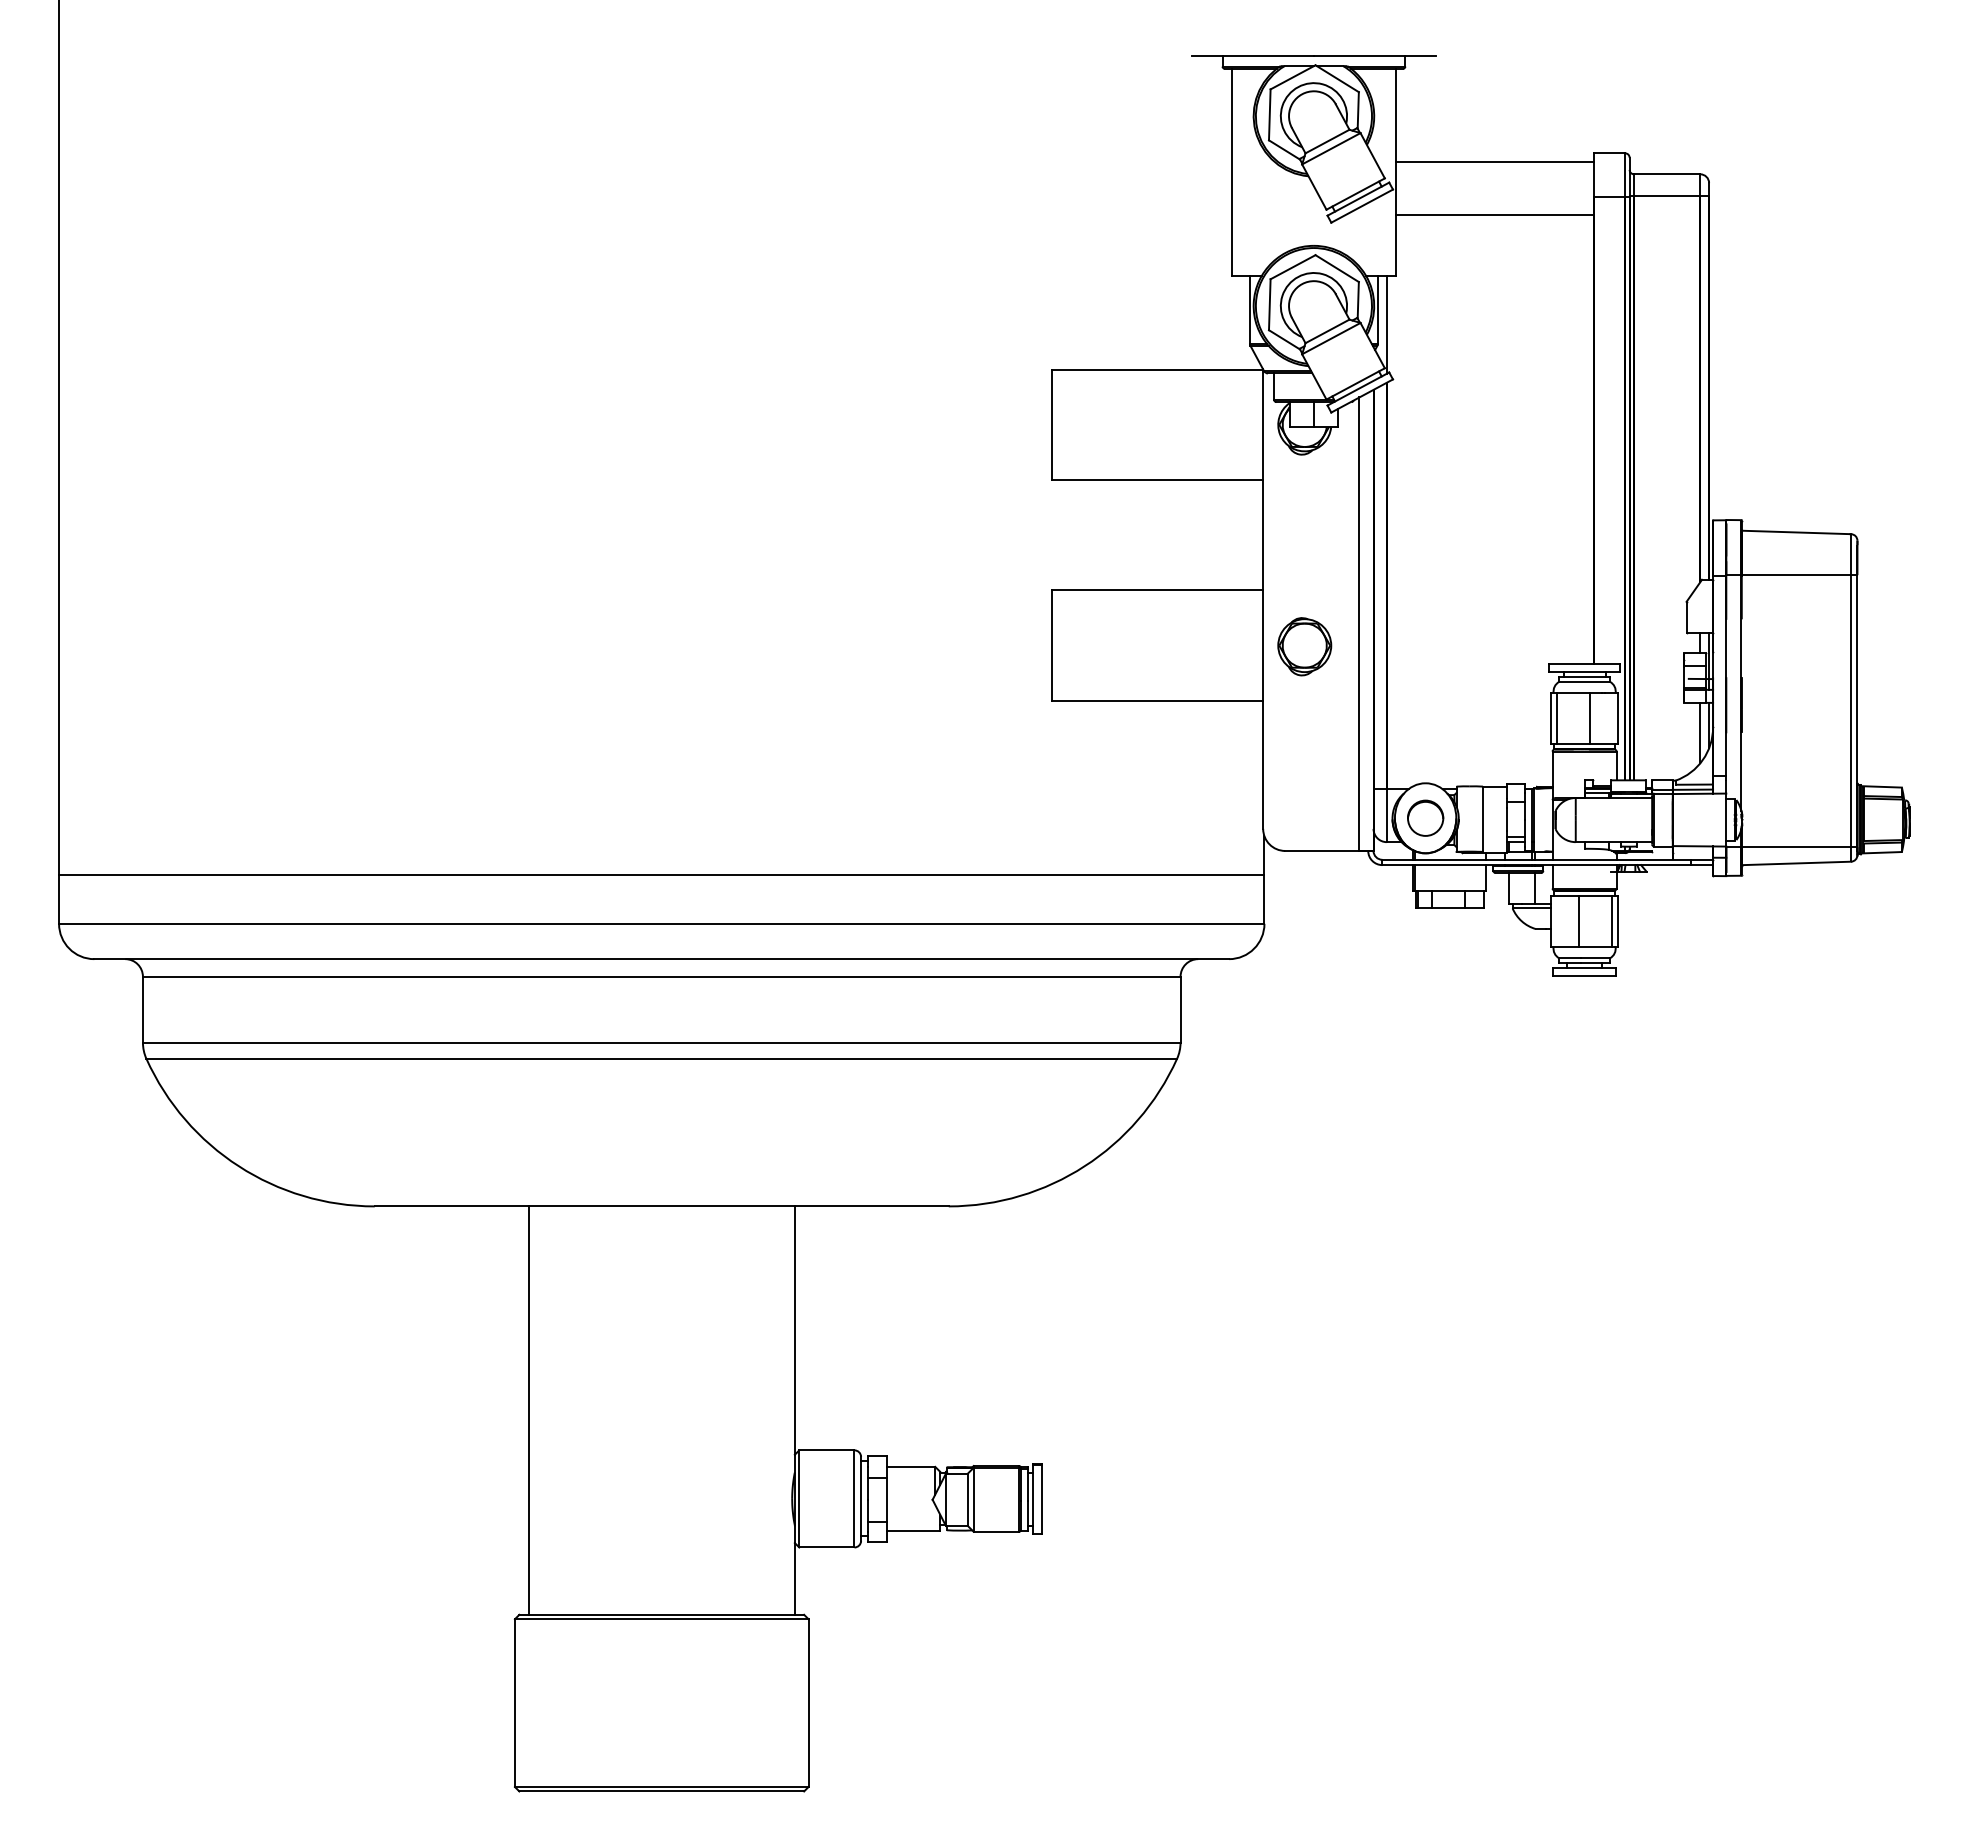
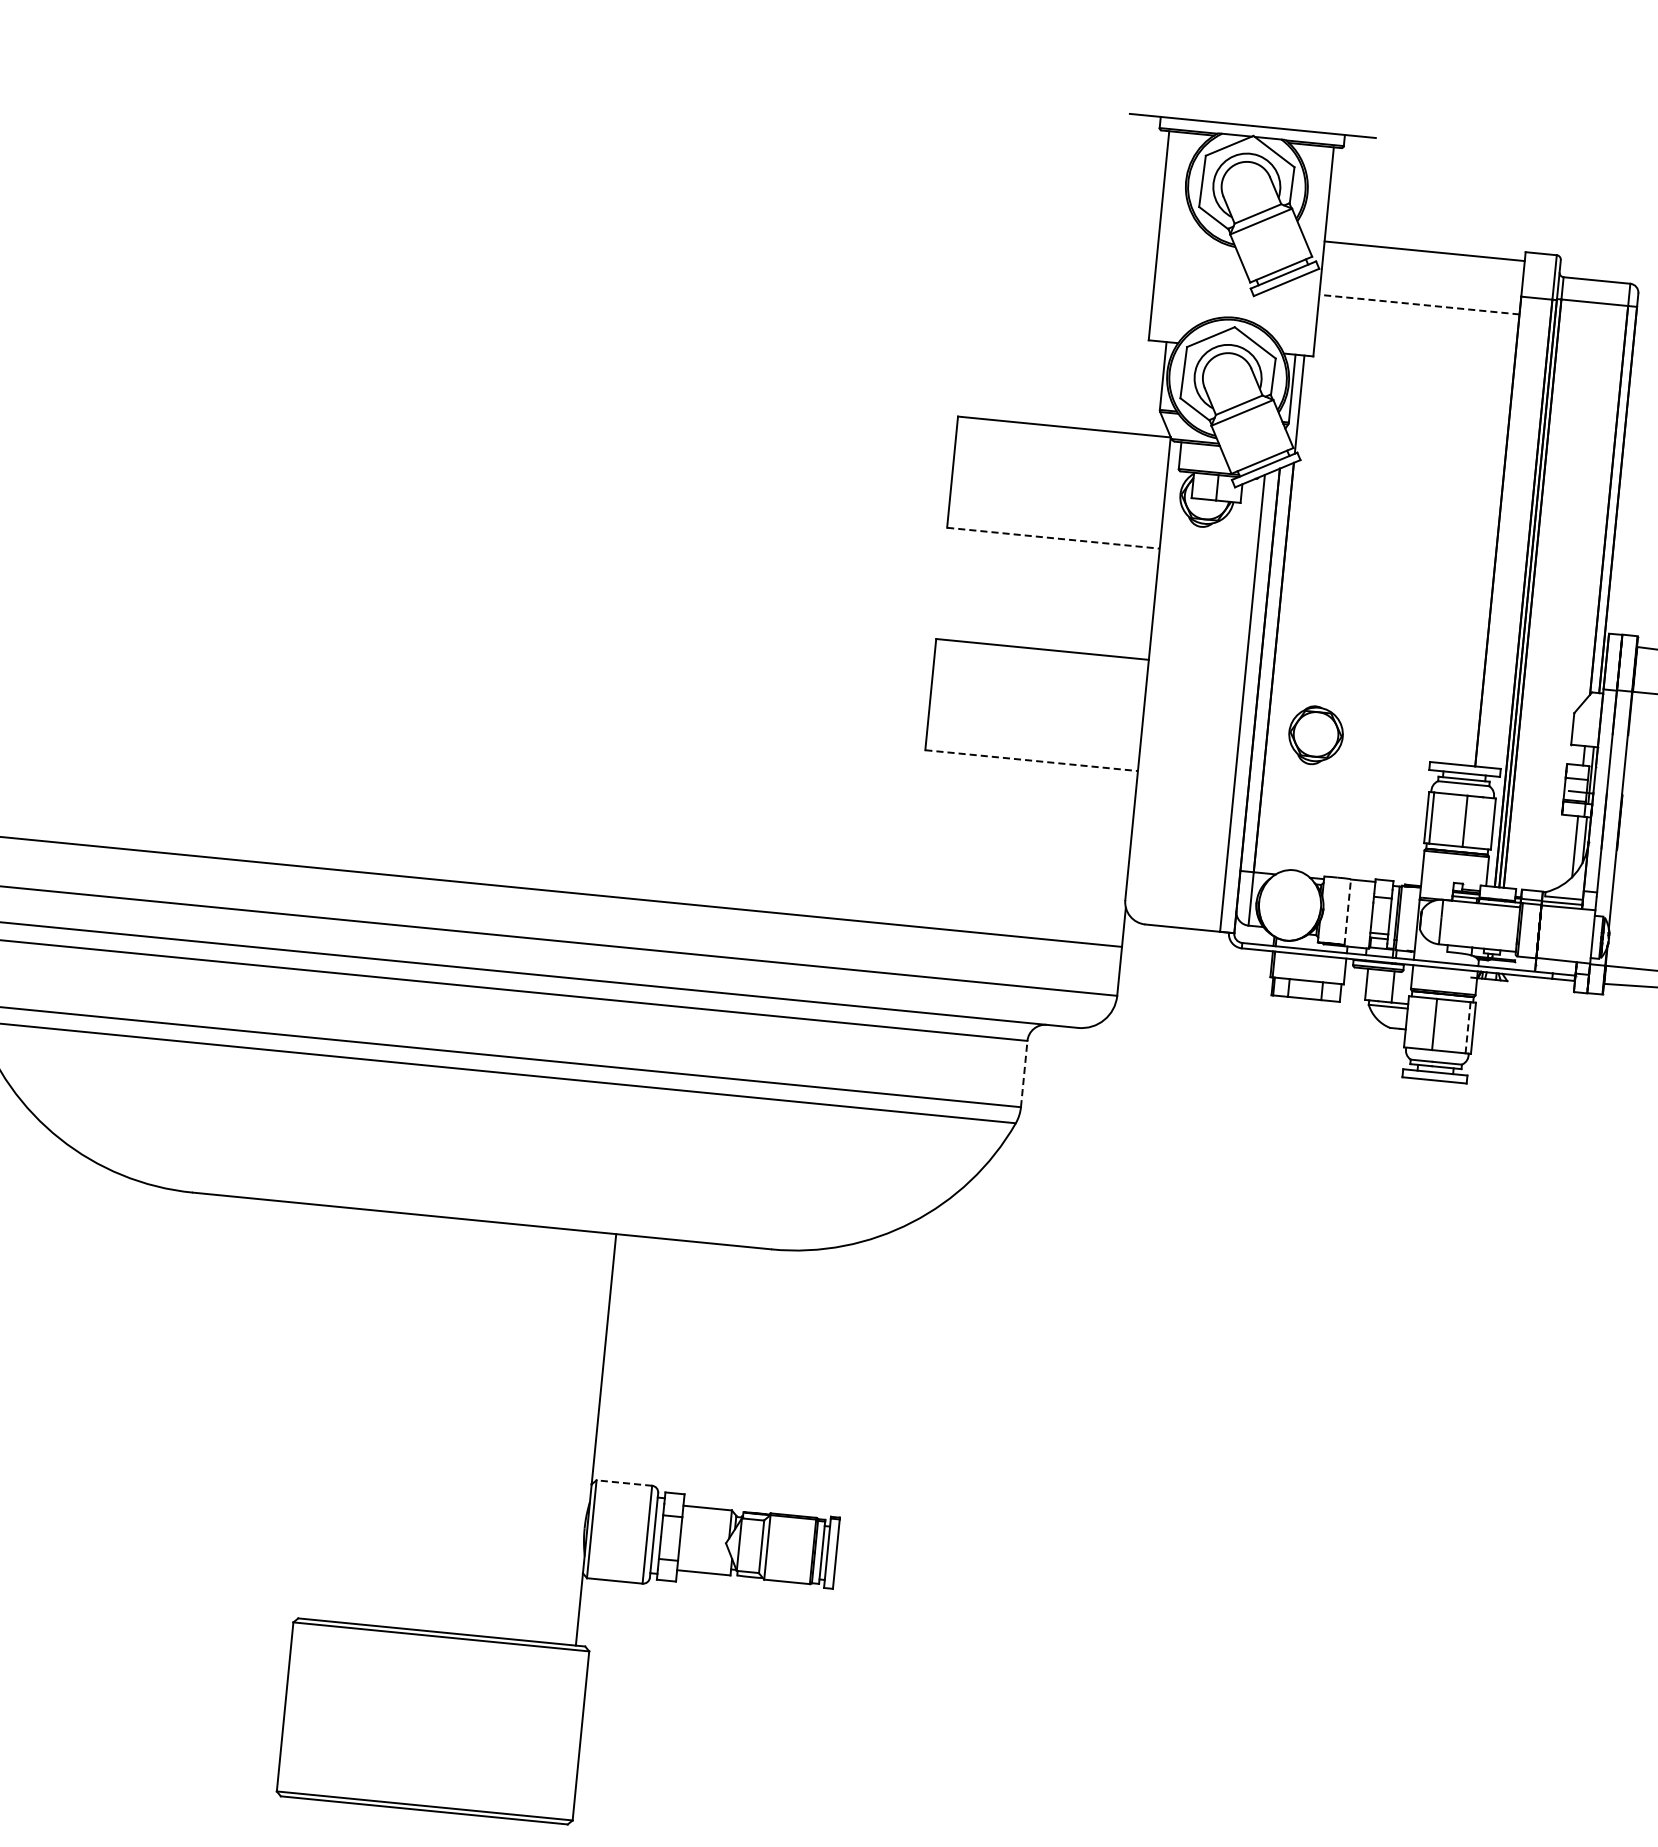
line: (1494, 215) -> (1418, 304), solid -> dashed
line: (1157, 480) -> (1053, 538), solid -> dashed
part: (1304, 646) -> (1315, 735), moved
line: (1157, 700) -> (1031, 760), solid -> dashed
part: (1425, 817) -> (1289, 904), removed
line: (1483, 819) -> (1348, 912), solid -> dashed
line: (1612, 921) -> (1468, 1027), solid -> dashed
line: (1180, 1009) -> (1024, 1073), solid -> dashed
line: (528, 1410) -> (327, 1413), removed
line: (826, 1450) -> (623, 1483), solid -> dashed

